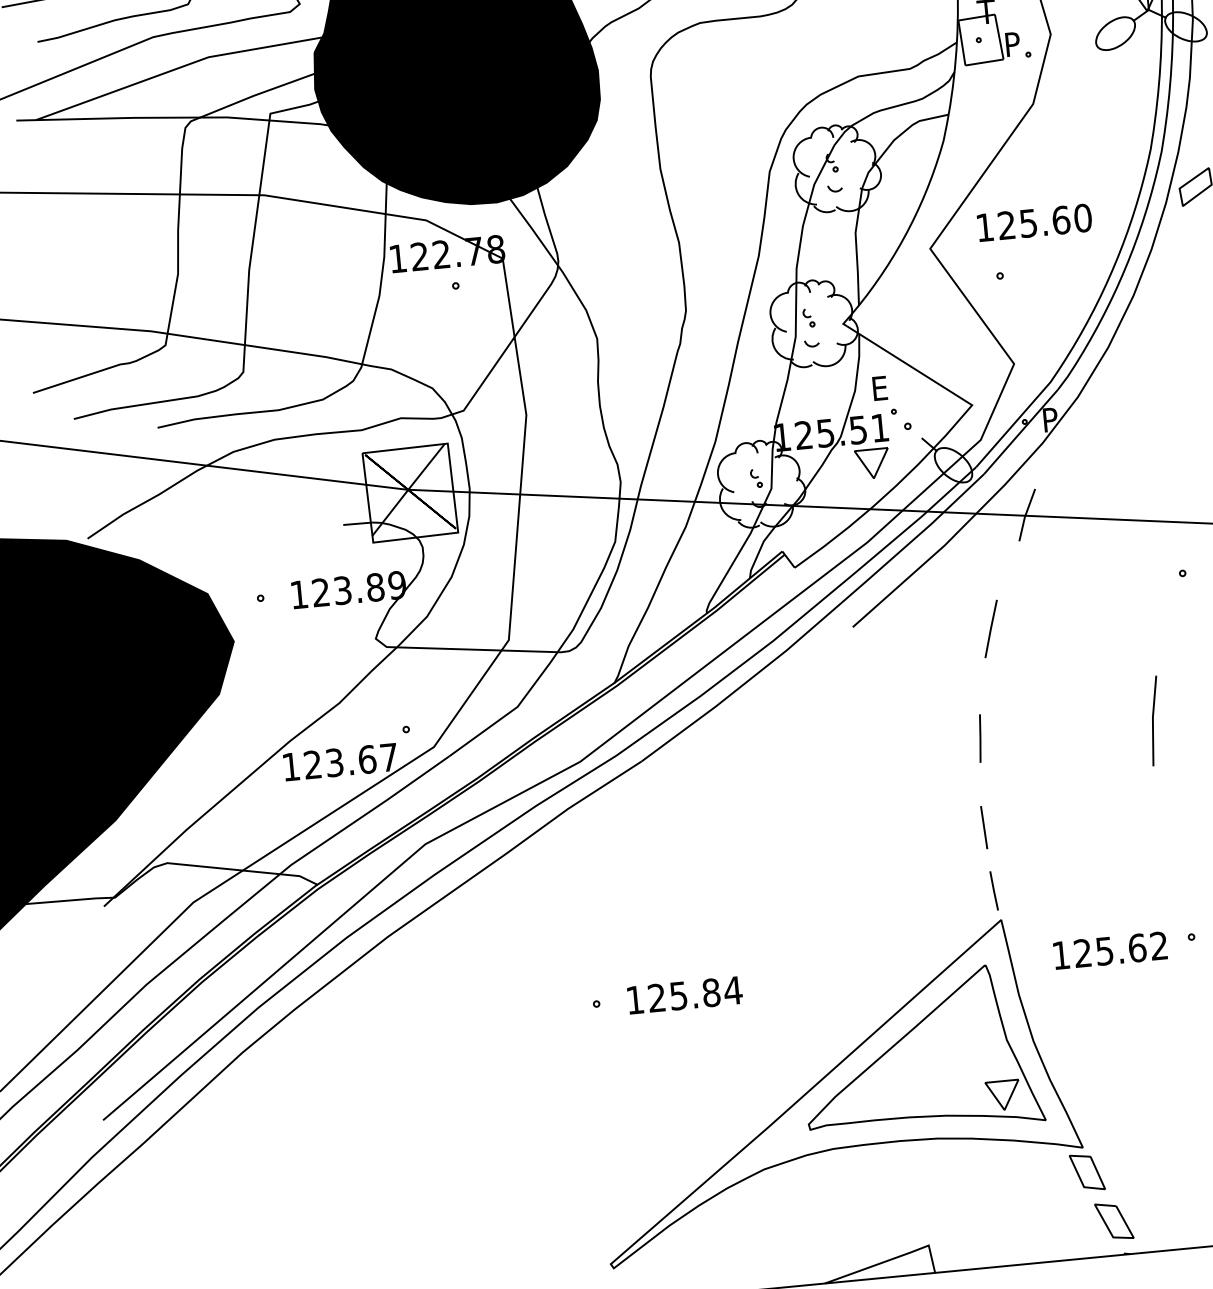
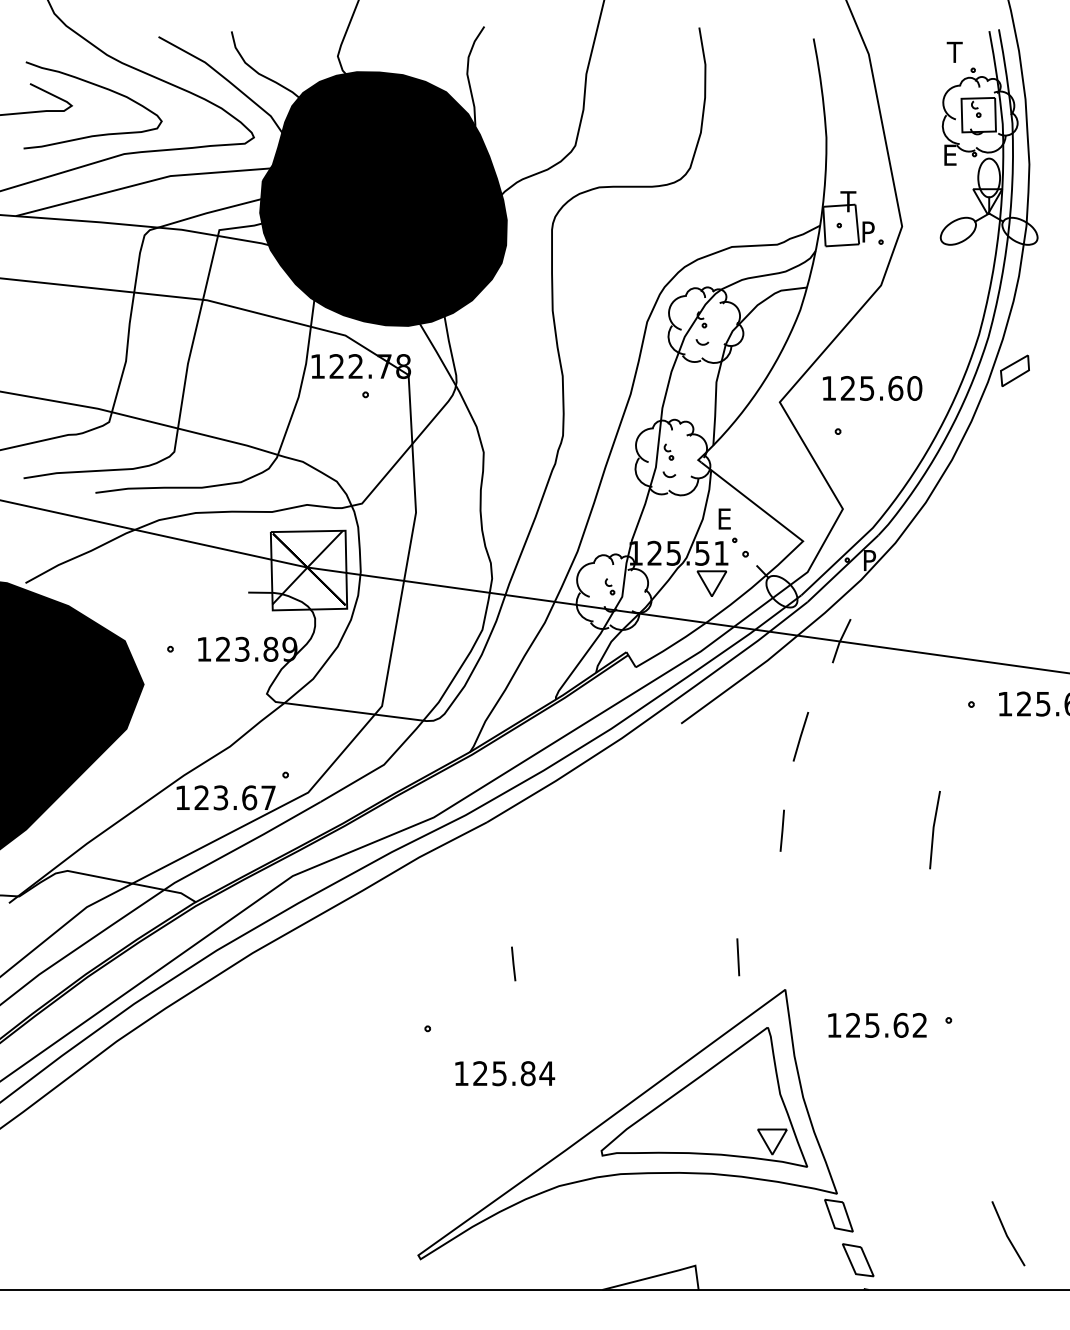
line: (984, 827) -> (738, 957), moved
line: (993, 890) -> (513, 963), moved
text: (685, 995) -> (505, 1073), moved

